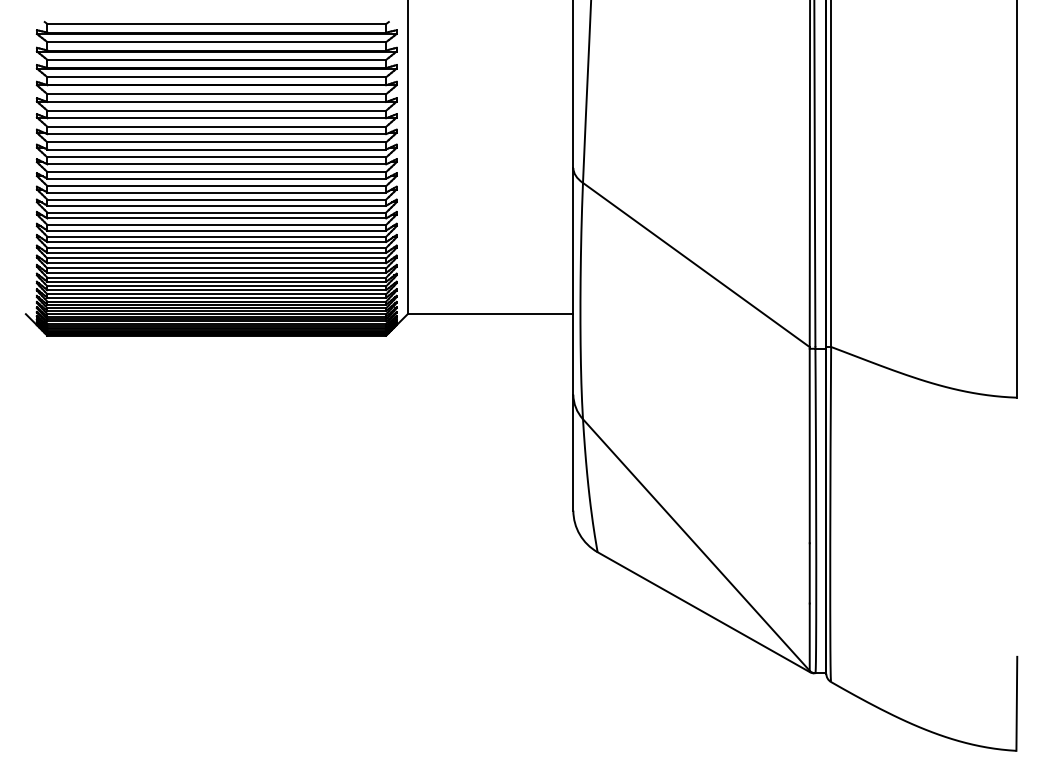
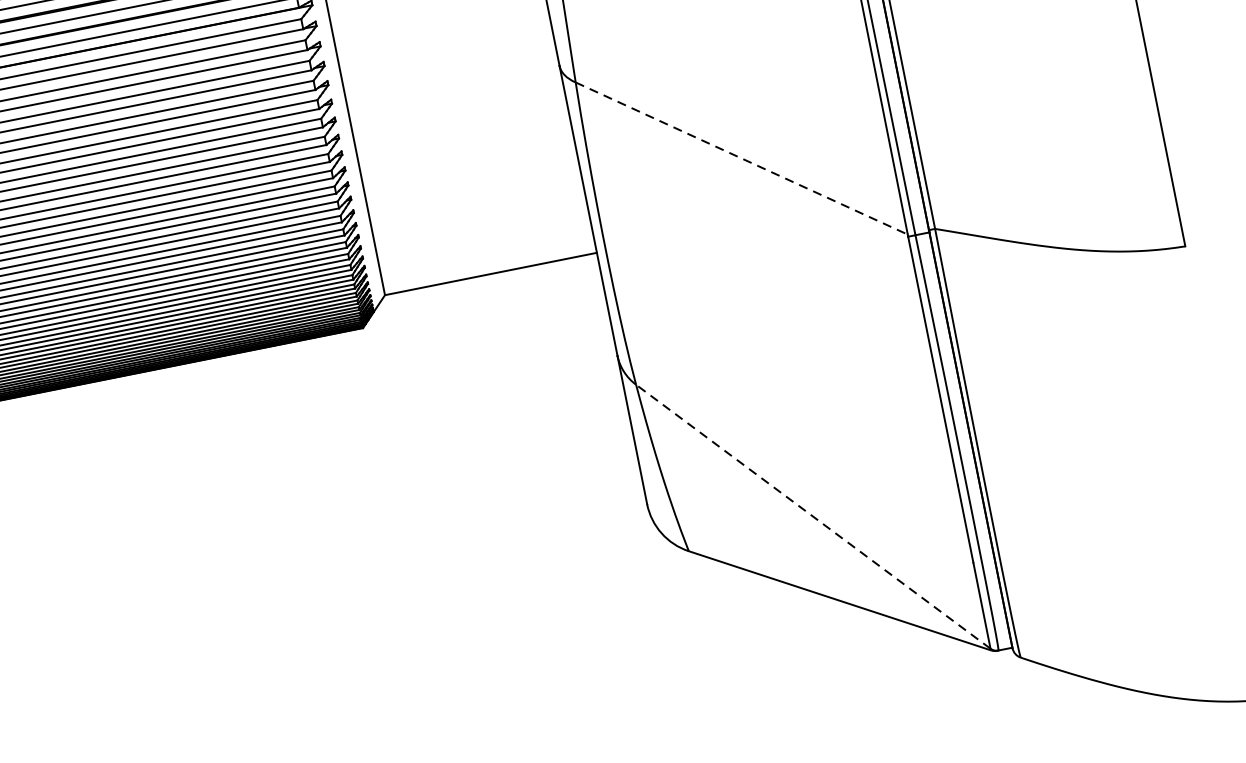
line: (696, 265) -> (742, 159), solid -> dashed
line: (696, 544) -> (813, 516), solid -> dashed

